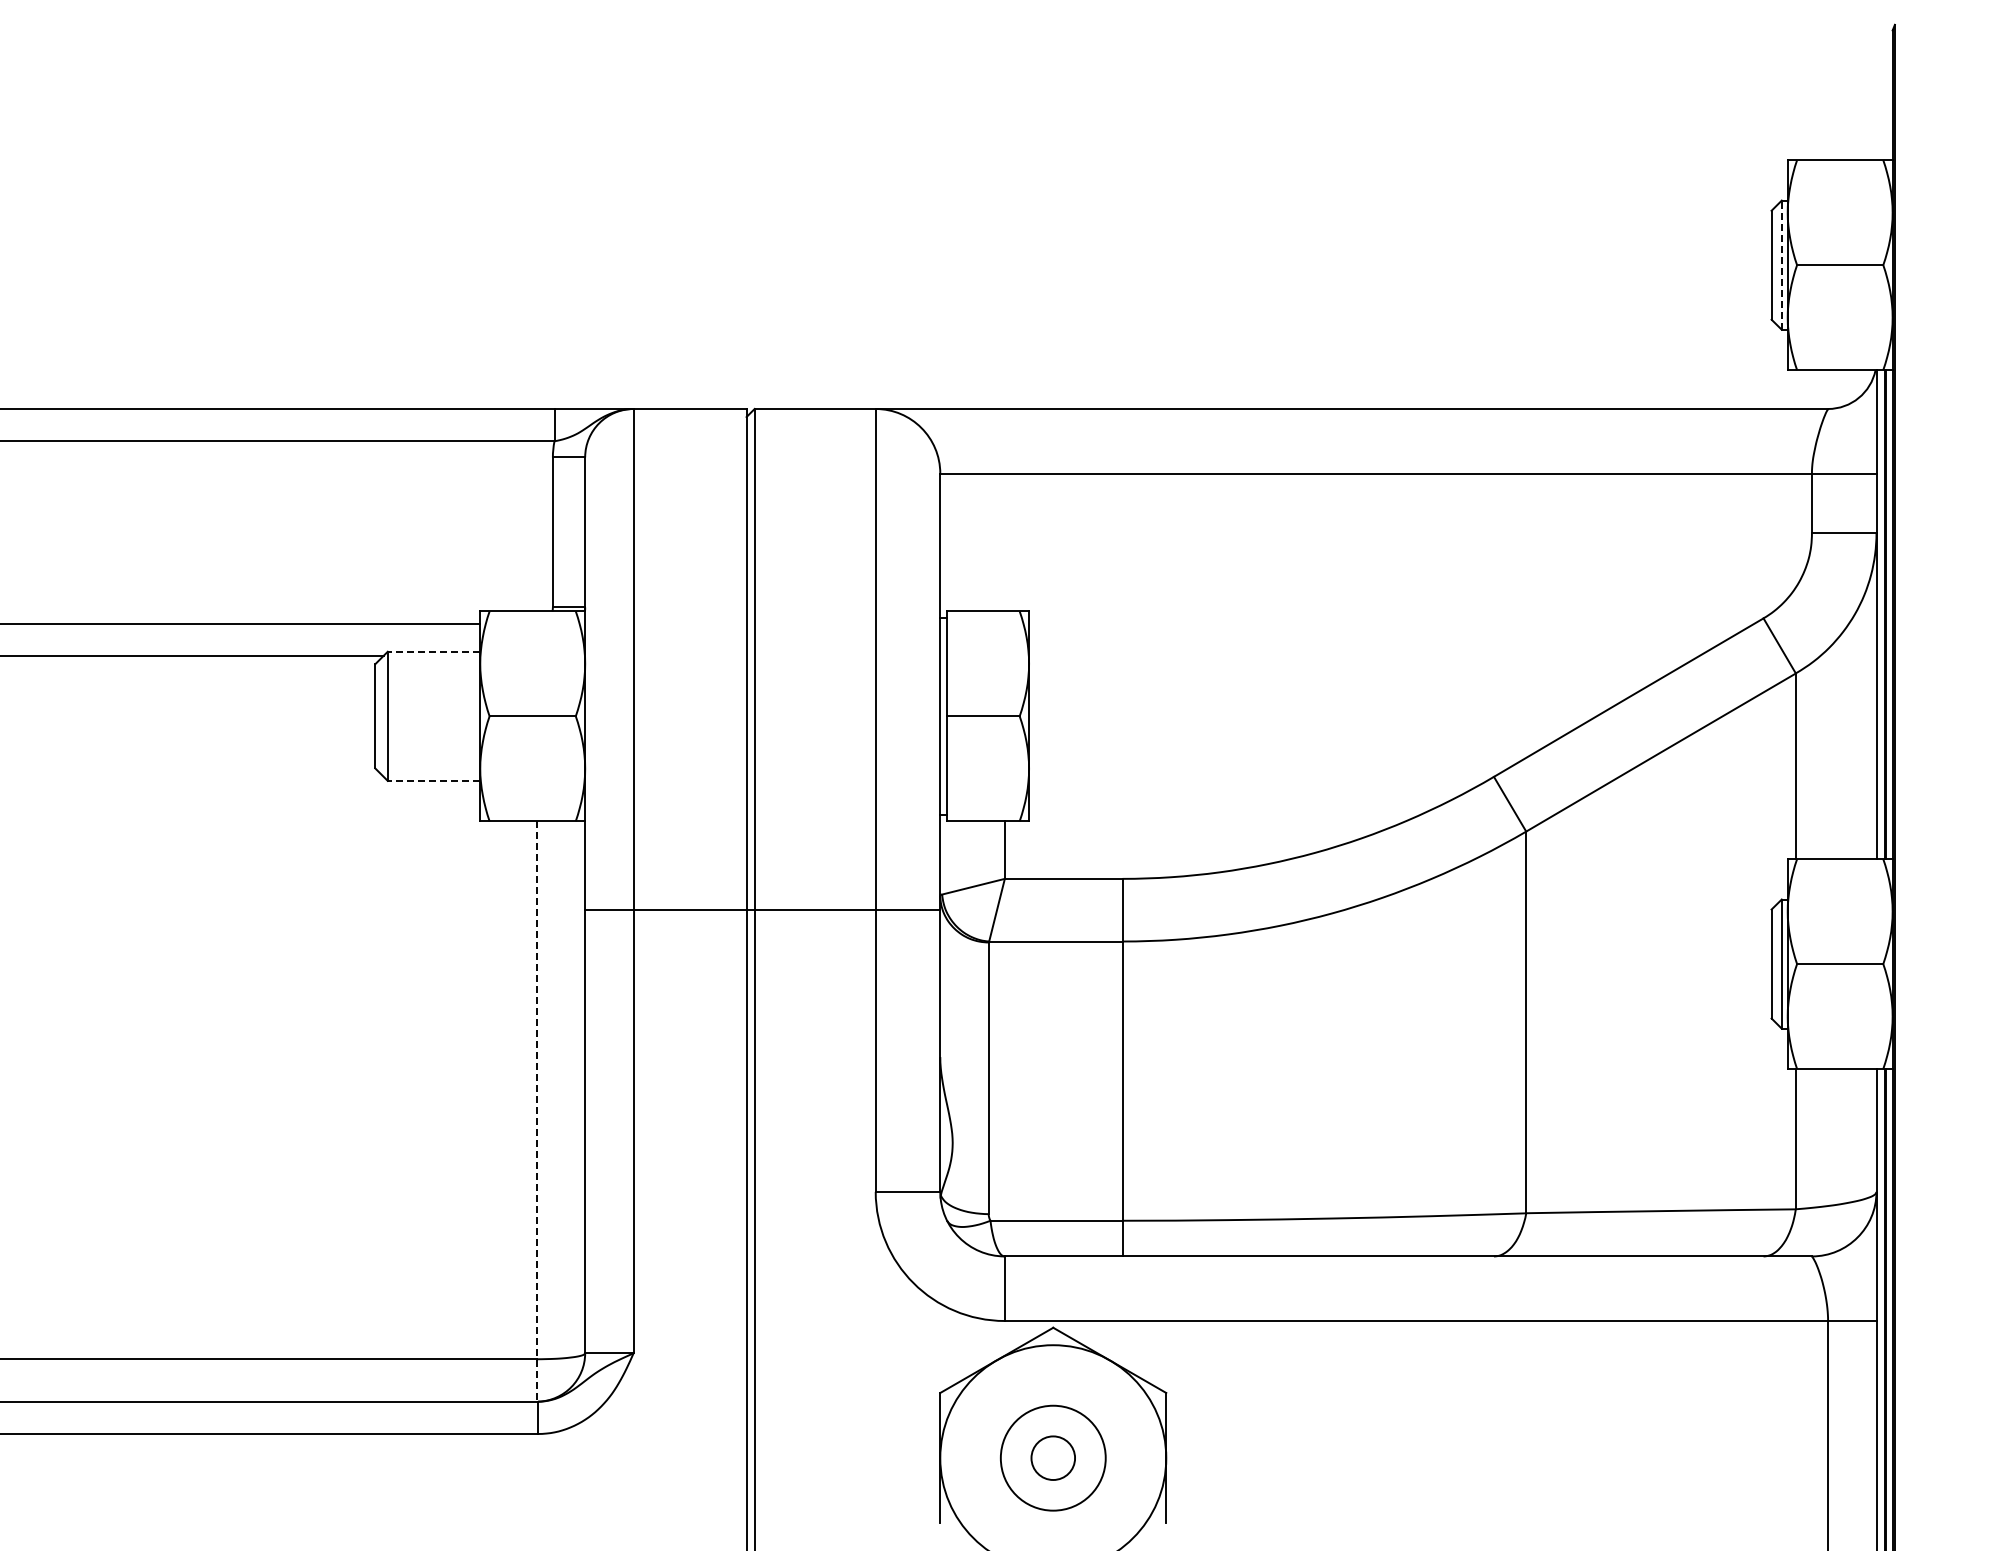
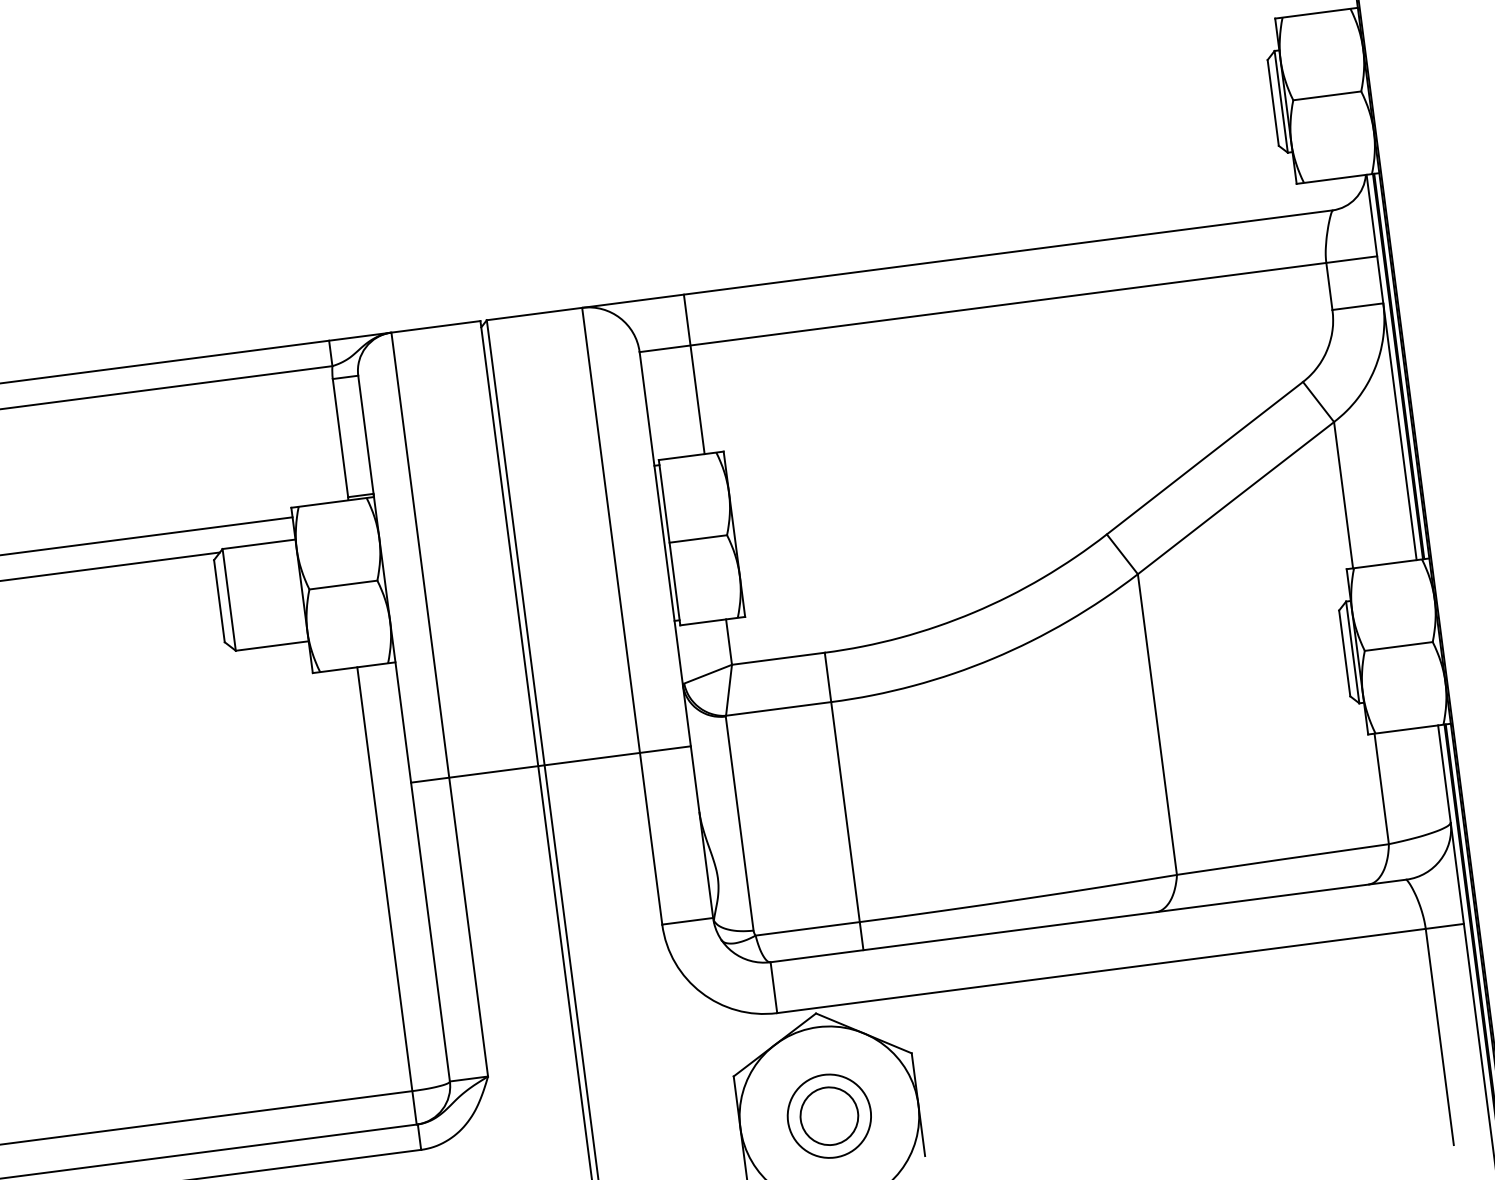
line: (1781, 265) -> (1281, 102), dashed -> solid
line: (1004, 509) -> (693, 373), added
line: (433, 651) -> (258, 544), dashed -> solid
line: (433, 780) -> (271, 645), dashed -> solid
line: (762, 909) -> (550, 764), moved
line: (536, 1111) -> (386, 895), dashed -> solid
circle: (1052, 1457) -> (828, 1115), size x1.67

